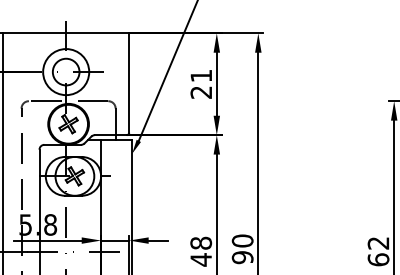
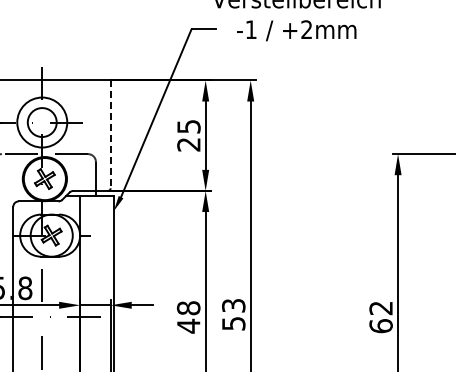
text: (200, 75) -> (188, 126), 21 -> 25
line: (129, 83) -> (110, 134), solid -> dashed
text: (242, 249) -> (233, 314), 90 -> 53

